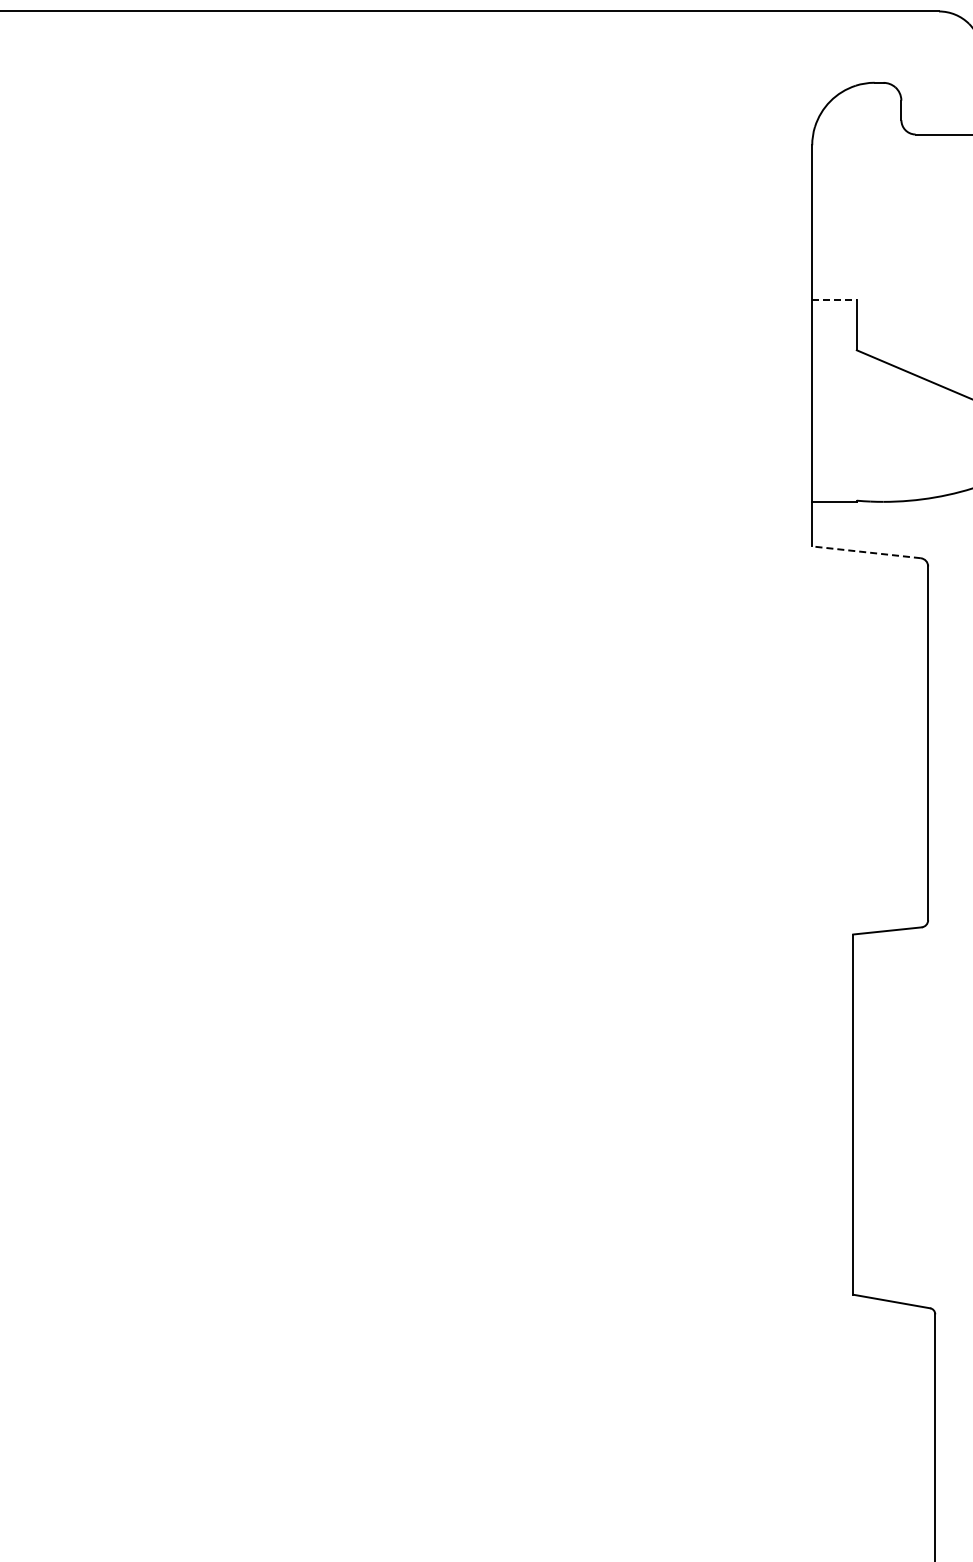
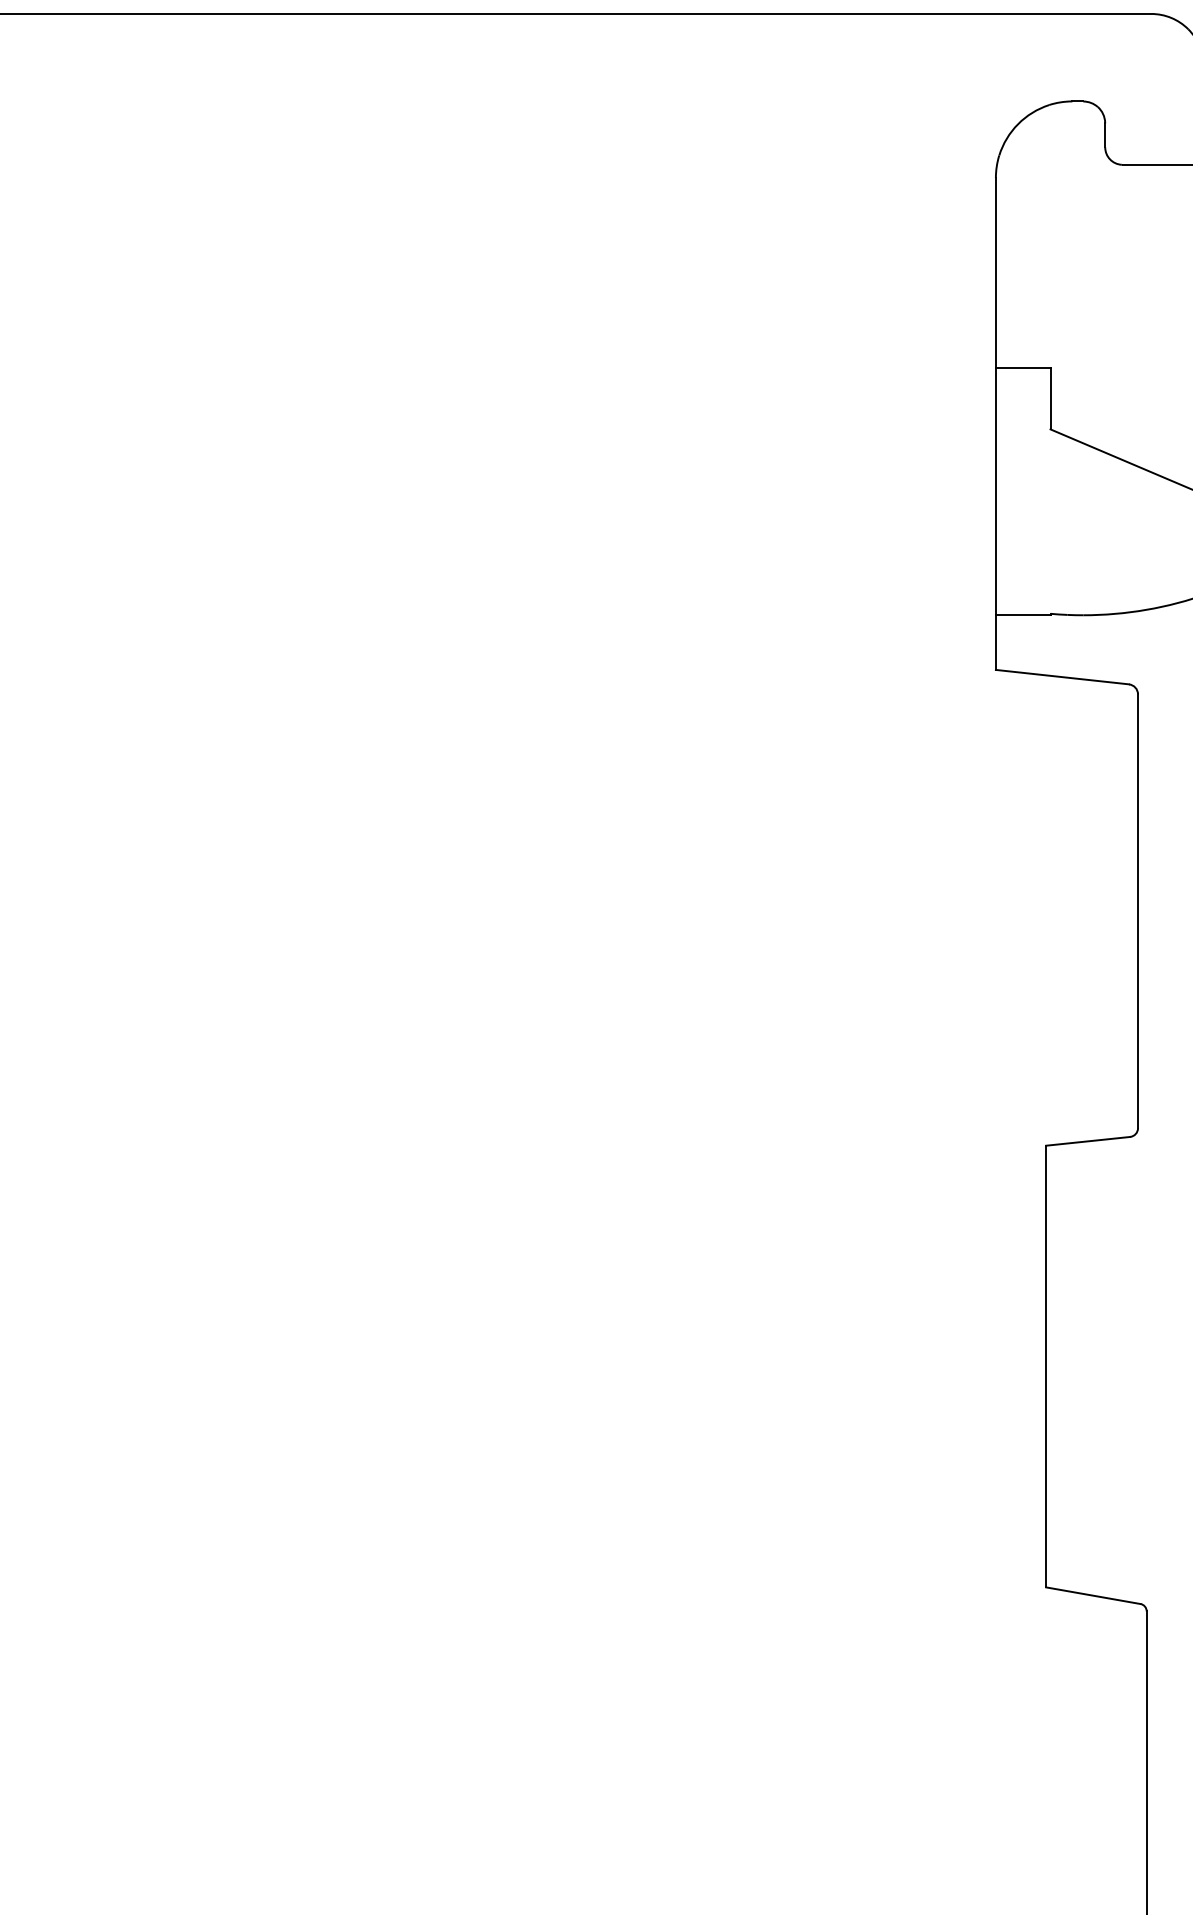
line: (835, 300) -> (1024, 368), dashed -> solid
line: (866, 552) -> (1062, 677), dashed -> solid

